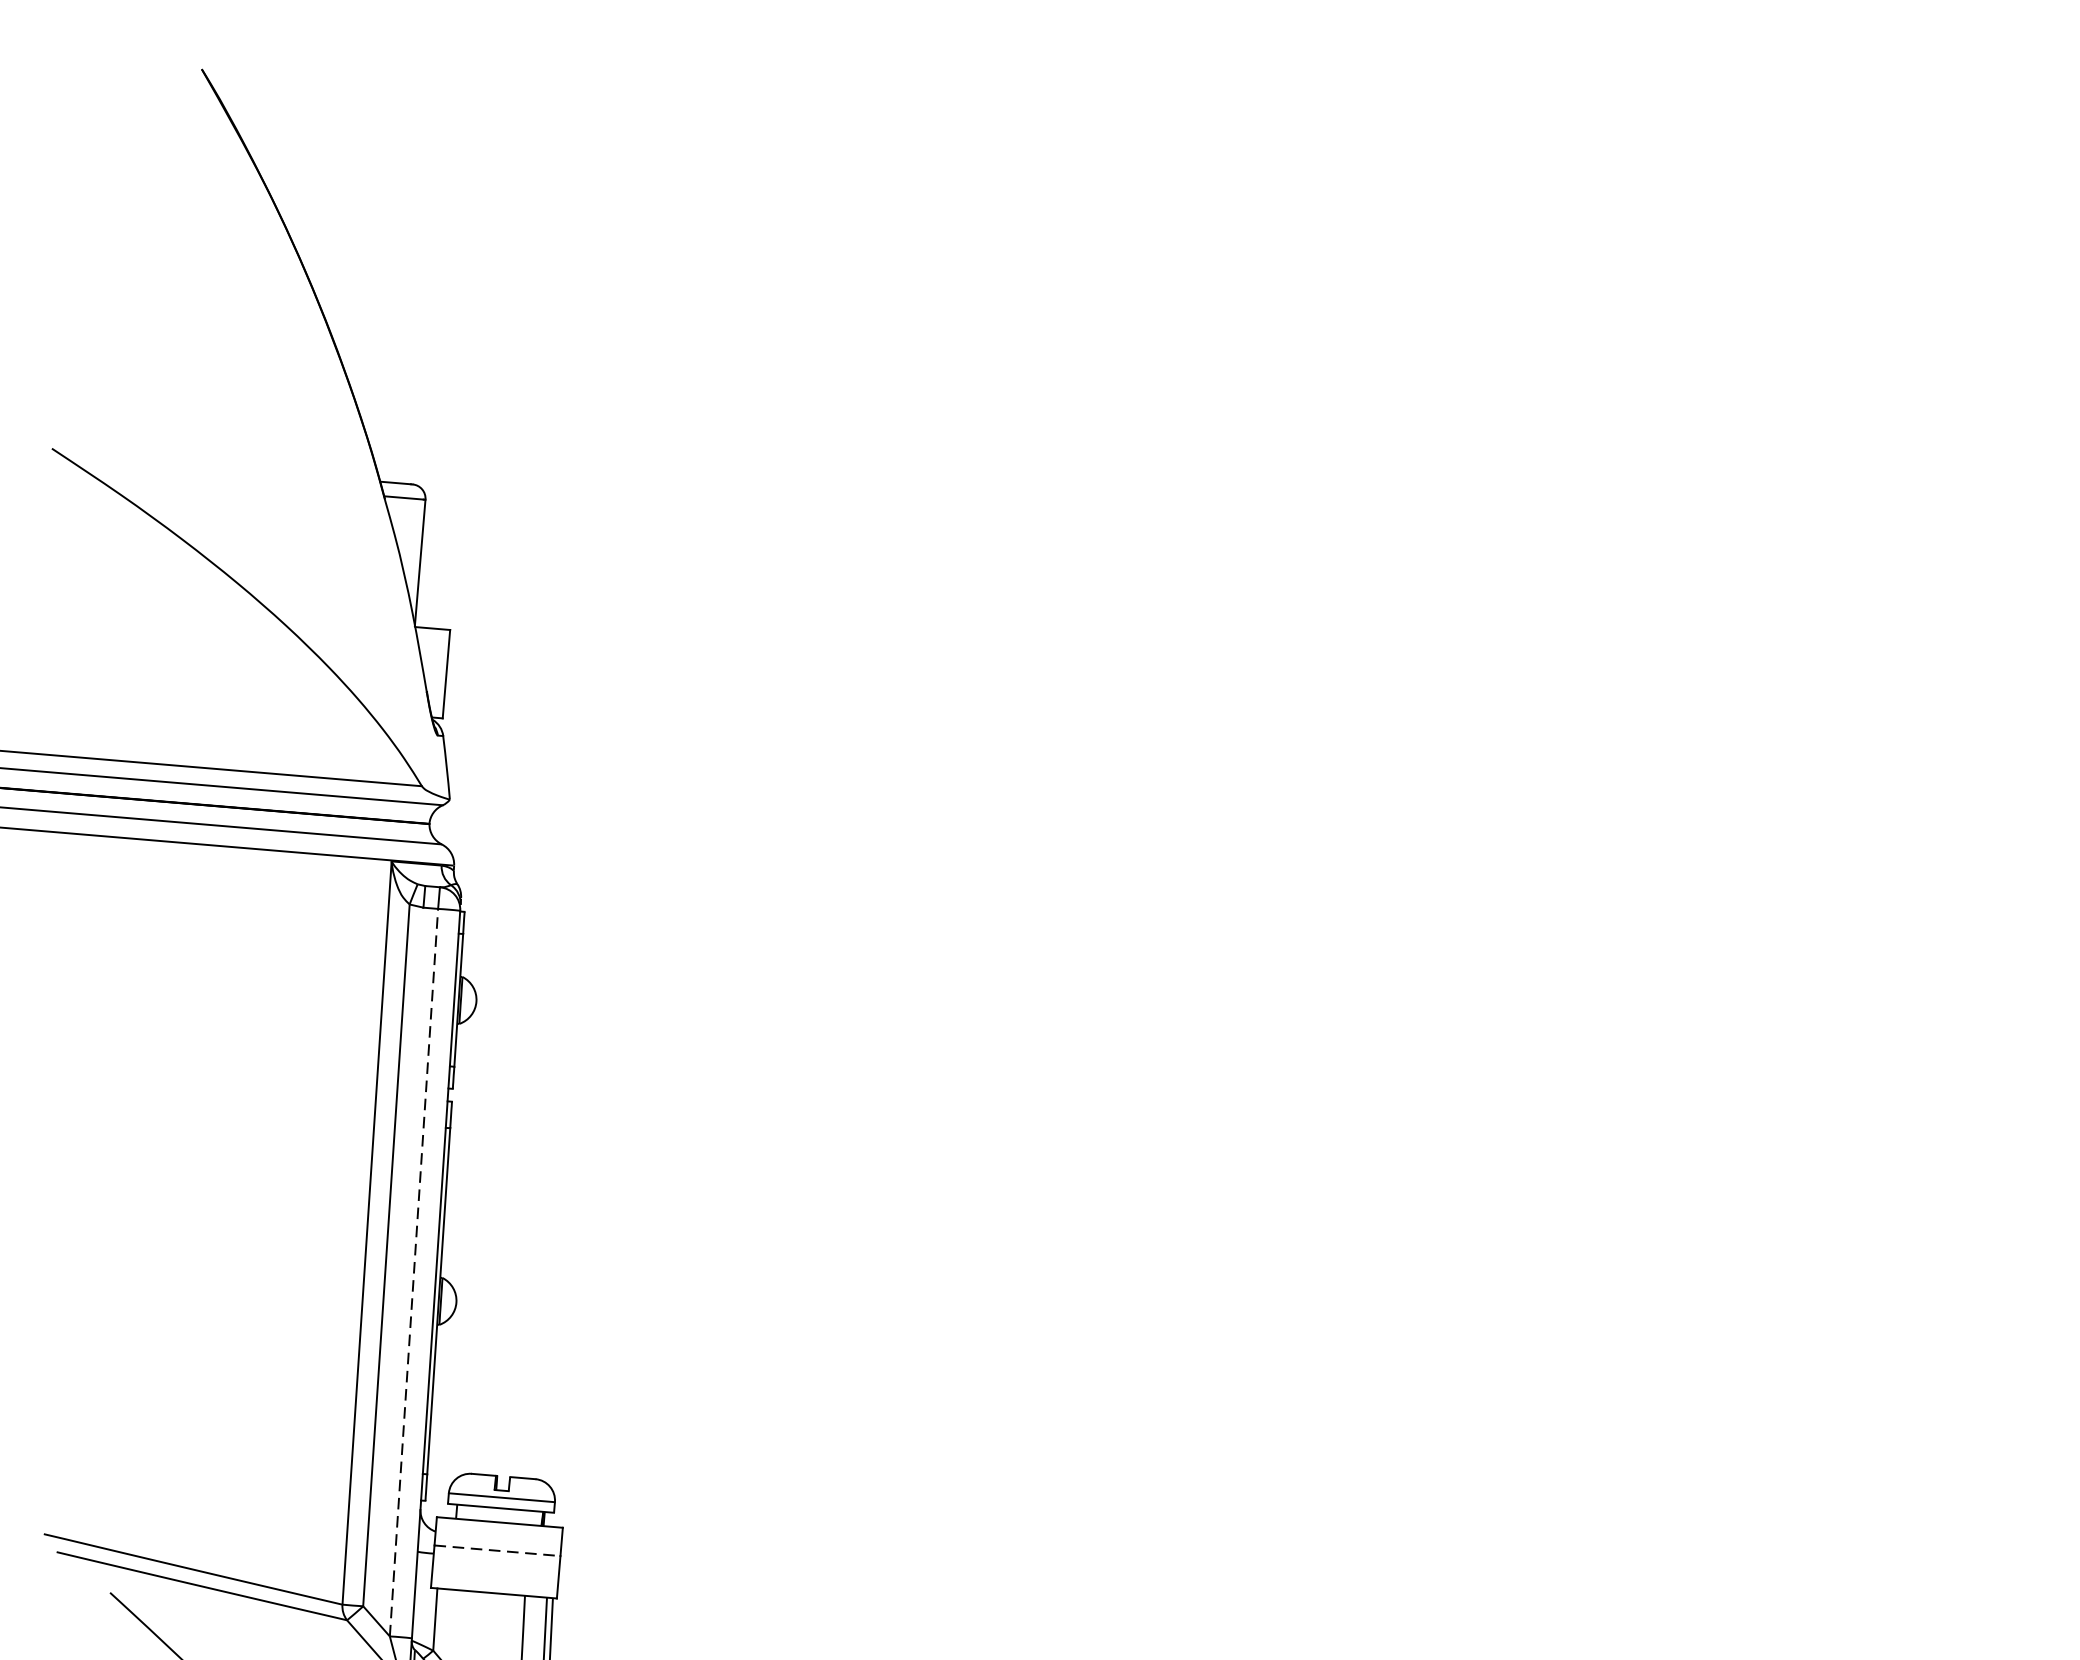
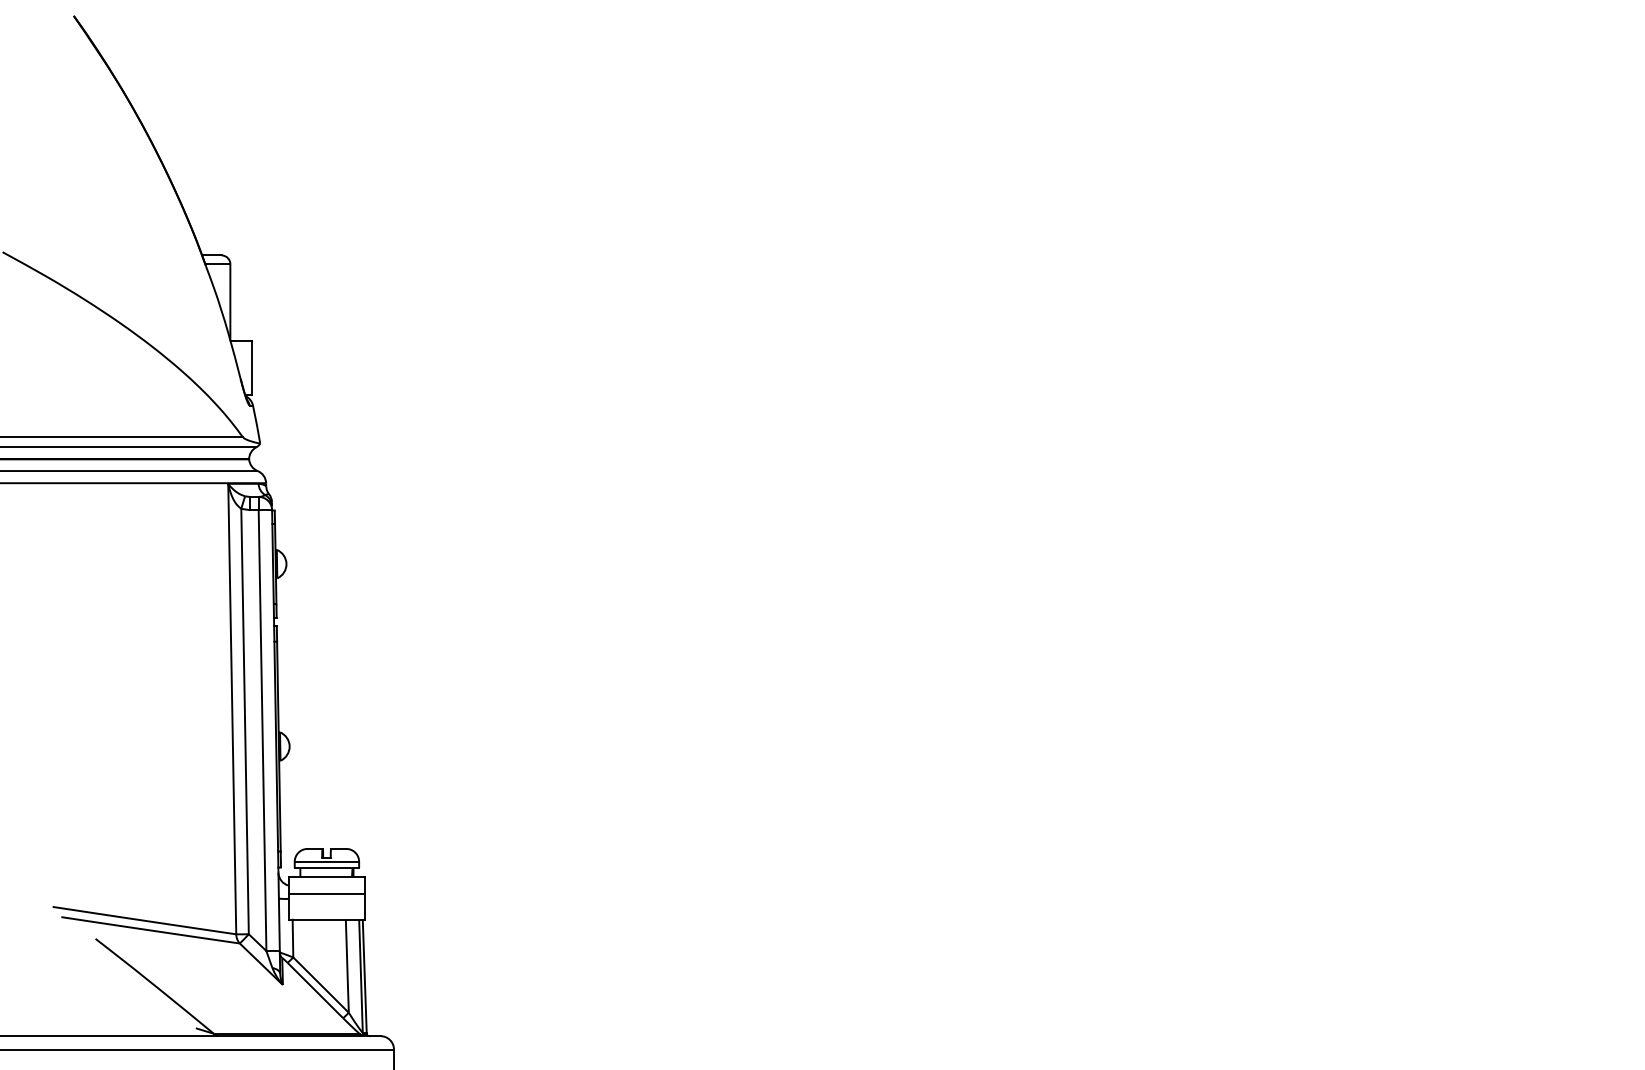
line: (413, 1272) -> (262, 730), dashed -> solid
line: (498, 1550) -> (327, 893), dashed -> solid

